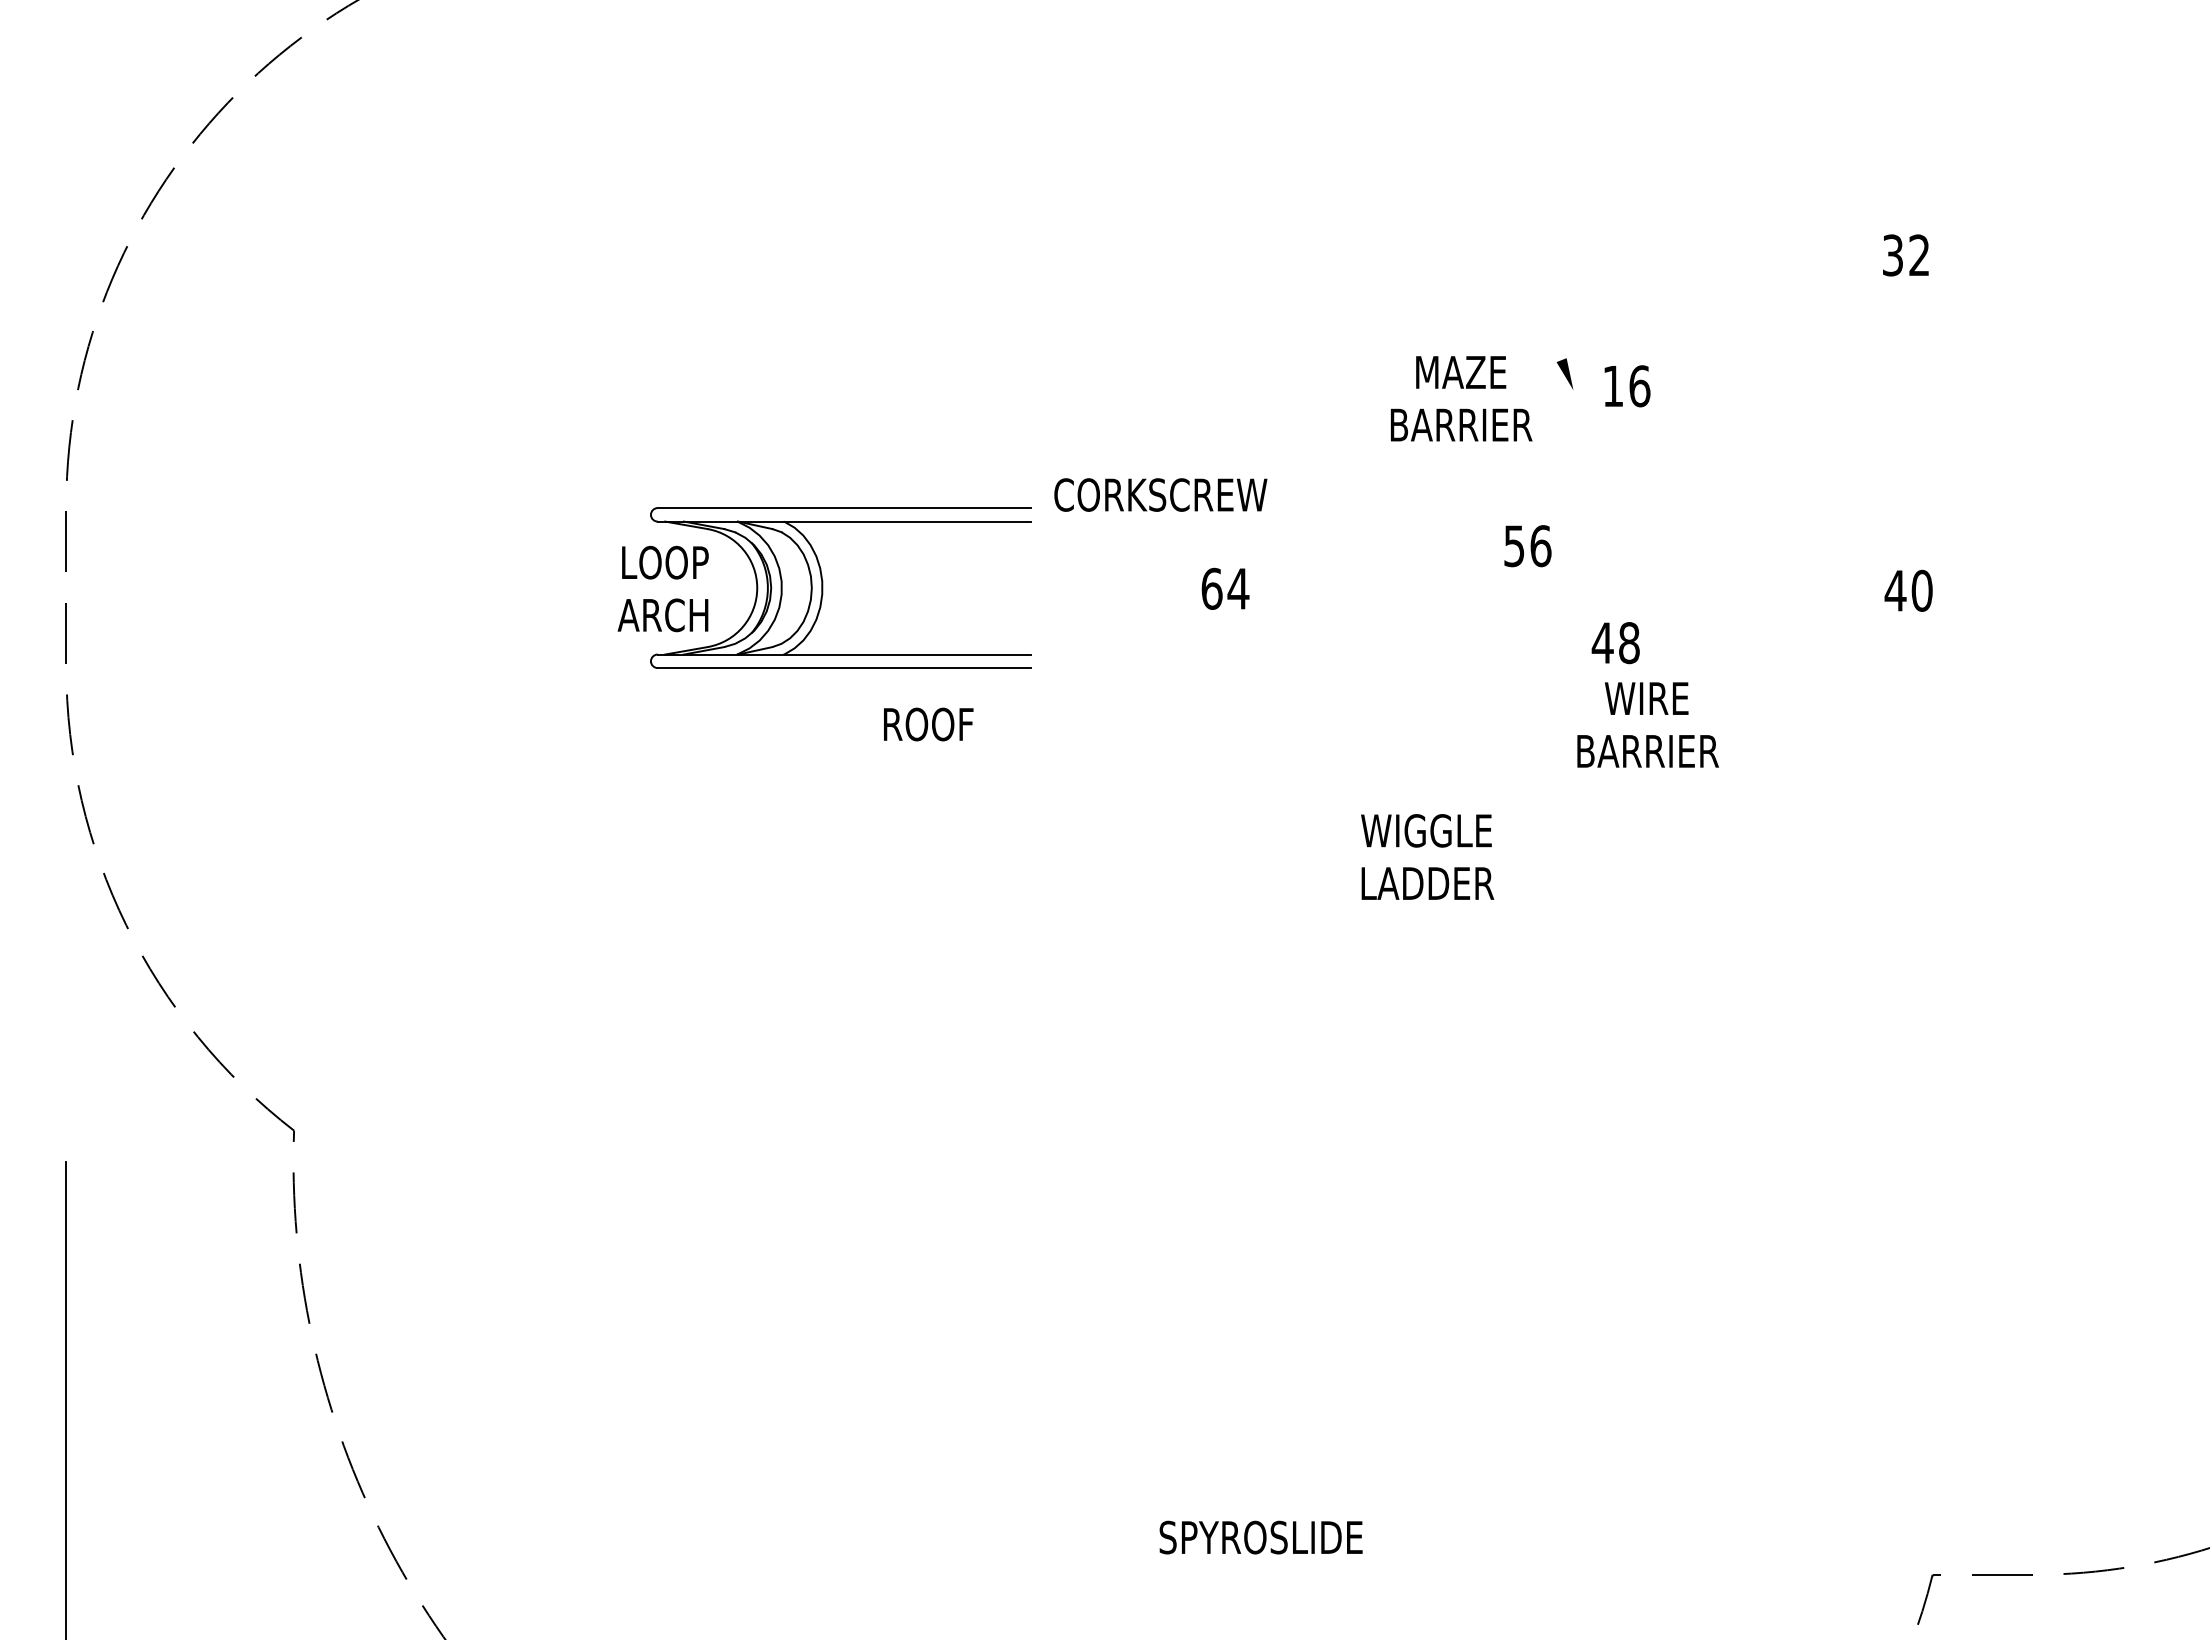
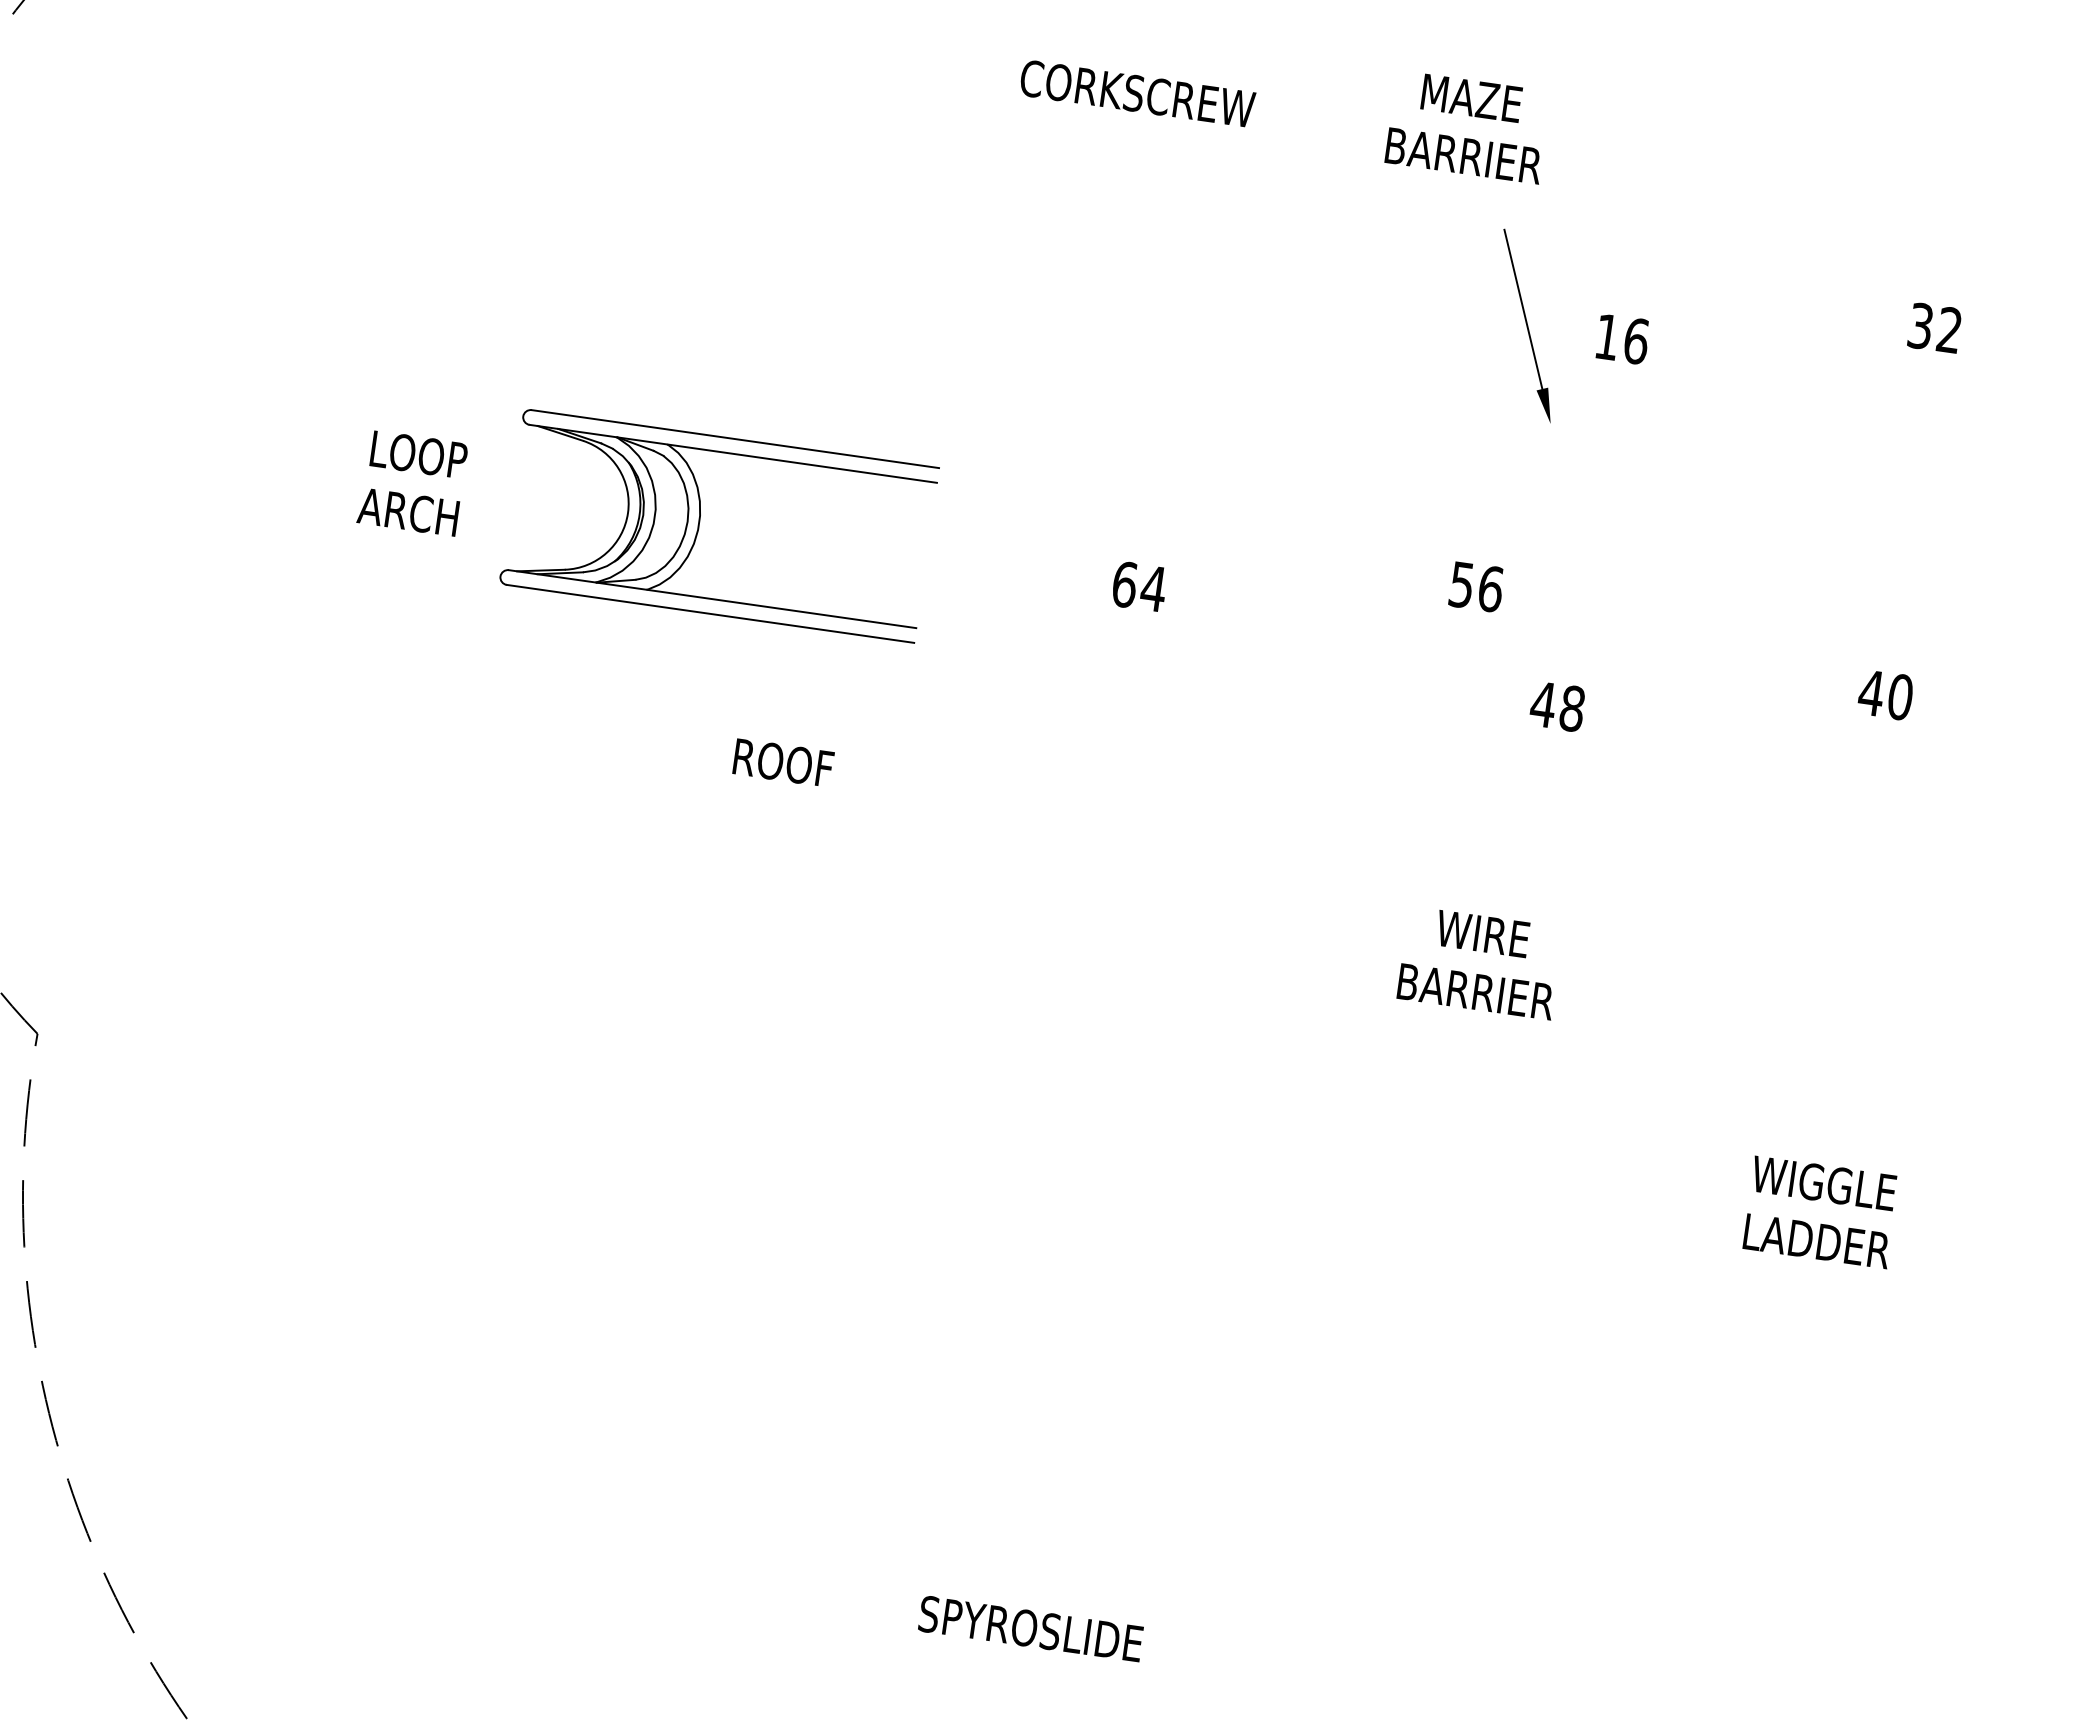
line: (1534, 291) -> (1523, 309), added
text: (1627, 386) -> (1622, 339), moved
text: (1461, 398) -> (1468, 126), moved
text: (1160, 494) -> (1137, 93), moved
text: (662, 588) -> (411, 482), moved
text: (928, 724) -> (783, 762), moved
text: (1647, 724) -> (1479, 962), moved
text: (1427, 856) -> (1820, 1211), moved

